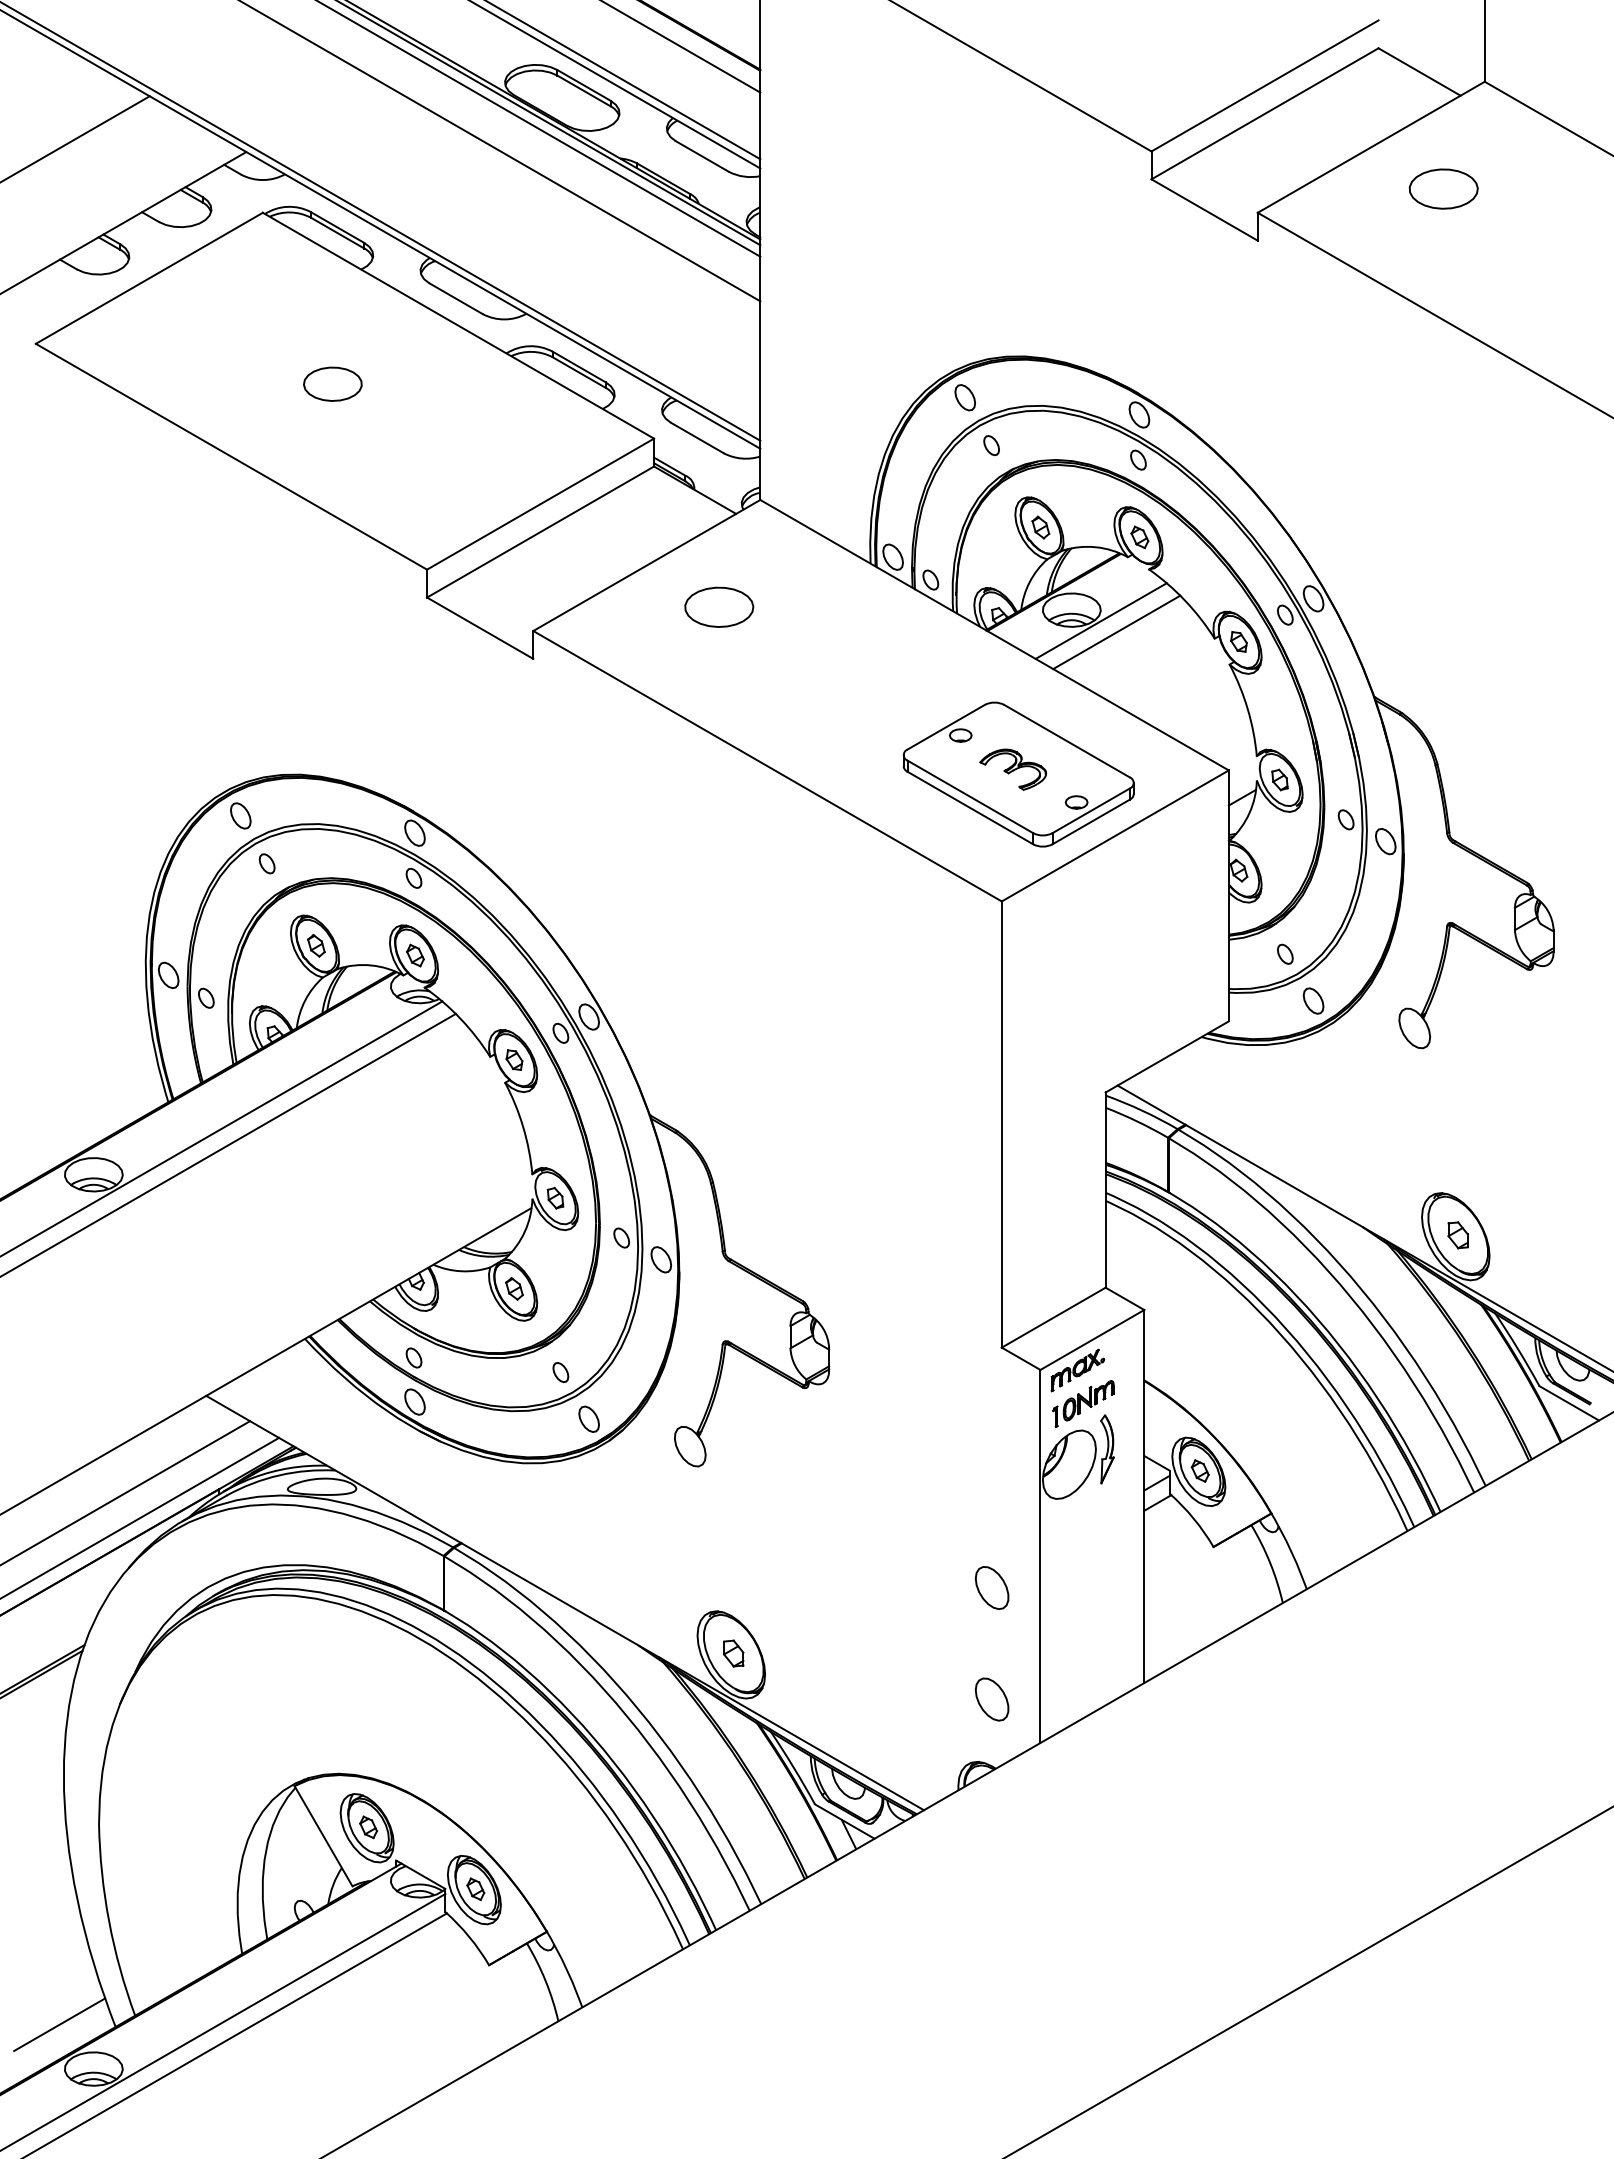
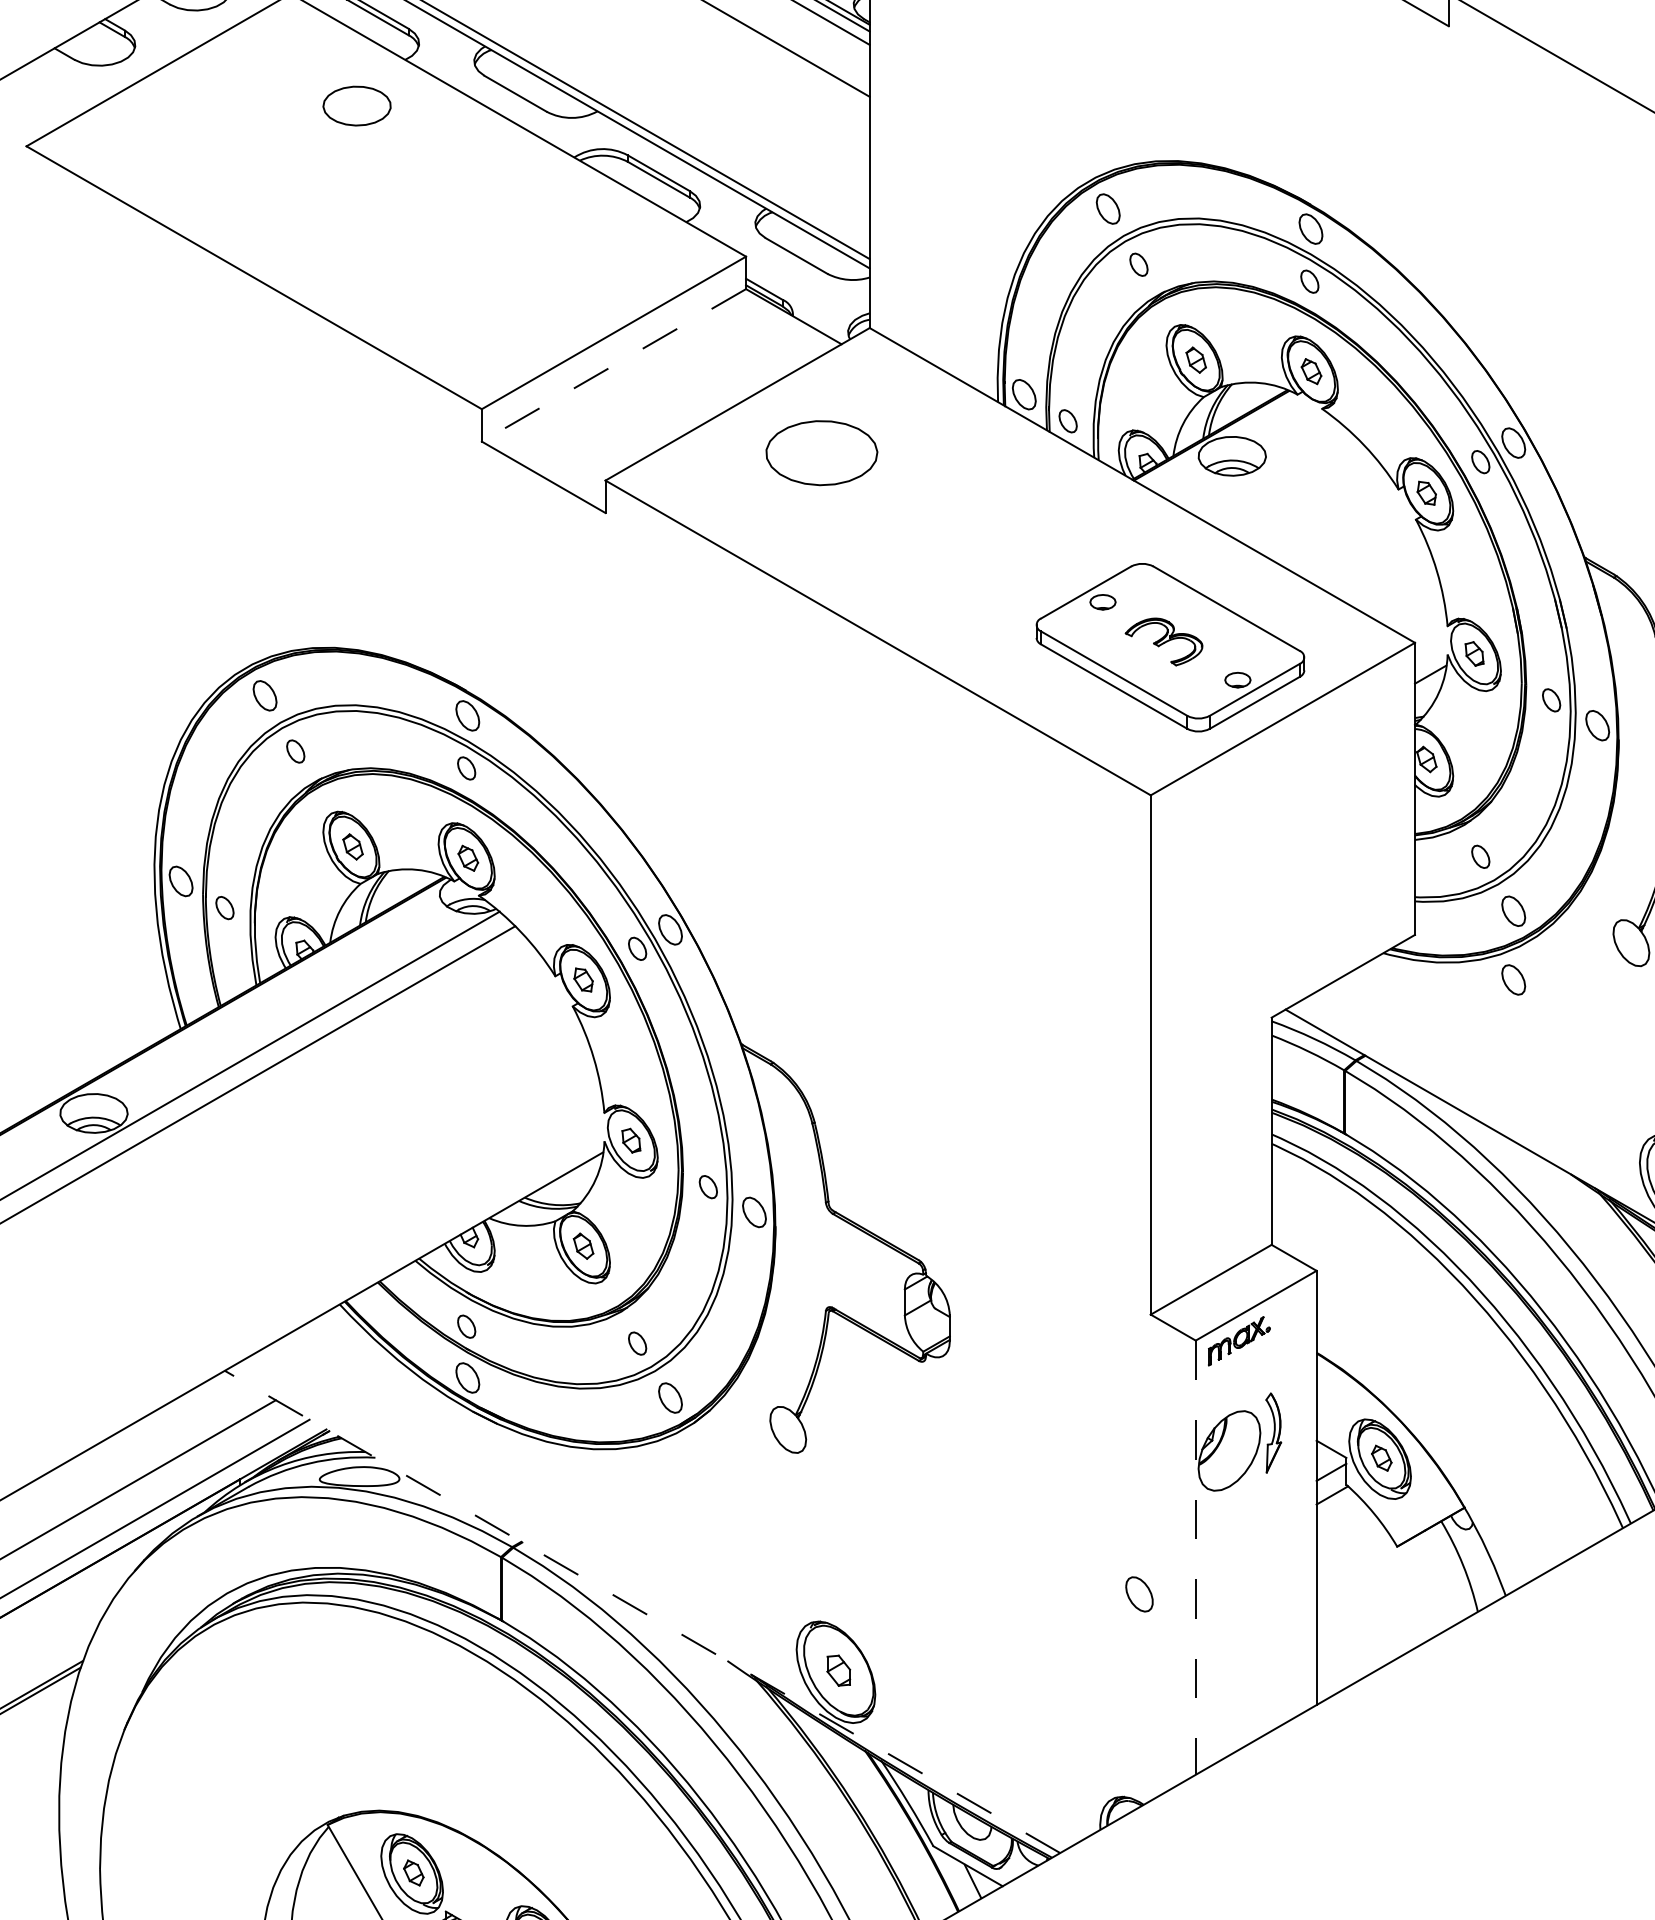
part: (332, 383) -> (356, 105), moved
line: (540, 532) -> (613, 365), solid -> dashed
part: (719, 606) -> (822, 452), size x1.4
line: (1100, 620) -> (1265, 468), removed
line: (1116, 632) -> (1284, 482), removed
part: (1313, 1059) -> (1513, 979), added
part: (1083, 1403) -> (1245, 1379), removed
line: (1040, 1556) -> (1195, 1557), solid -> dashed
part: (991, 1587) -> (1138, 1593), size x0.7
line: (564, 1602) -> (641, 1611), solid -> dashed
part: (991, 1699) -> (1138, 1724), removed

